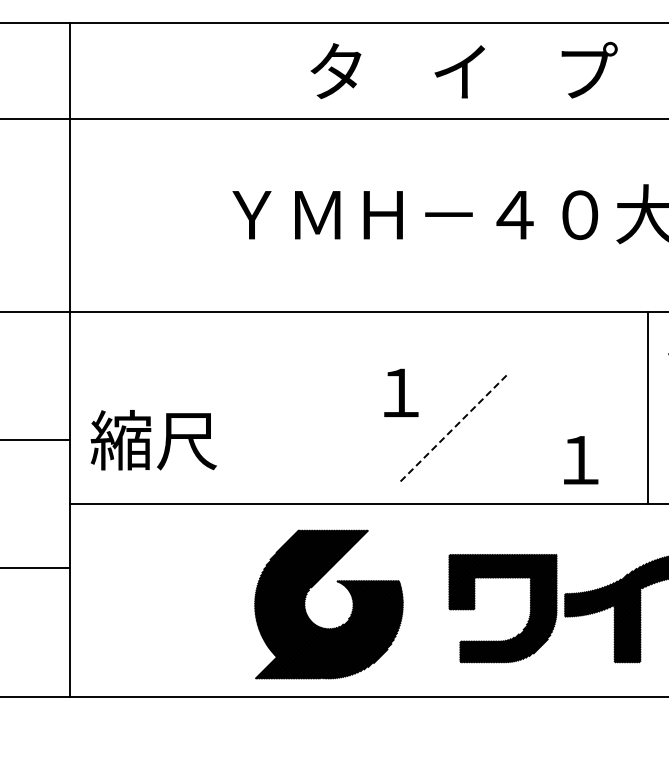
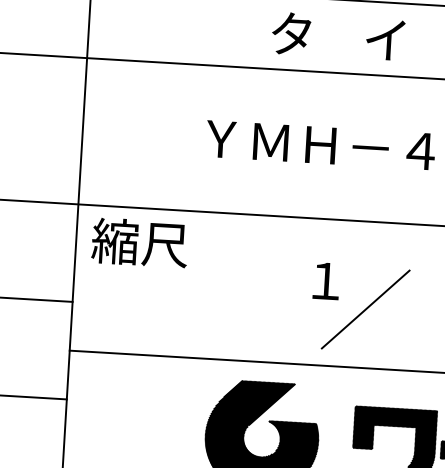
line: (455, 427) -> (366, 309), dashed -> solid
text: (153, 440) -> (139, 243), moved

